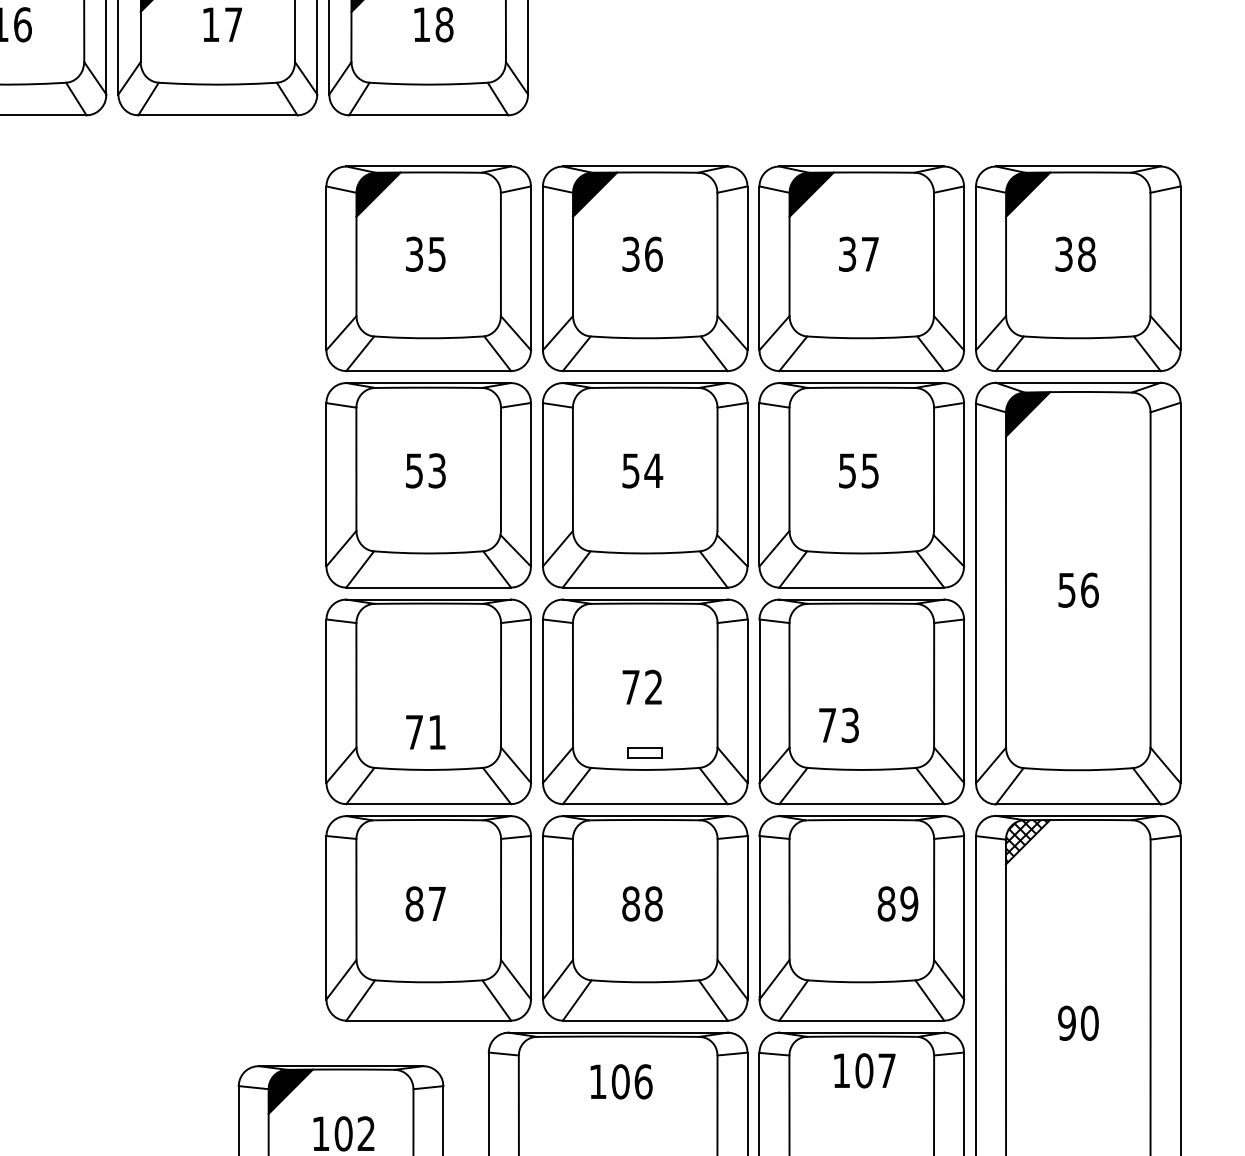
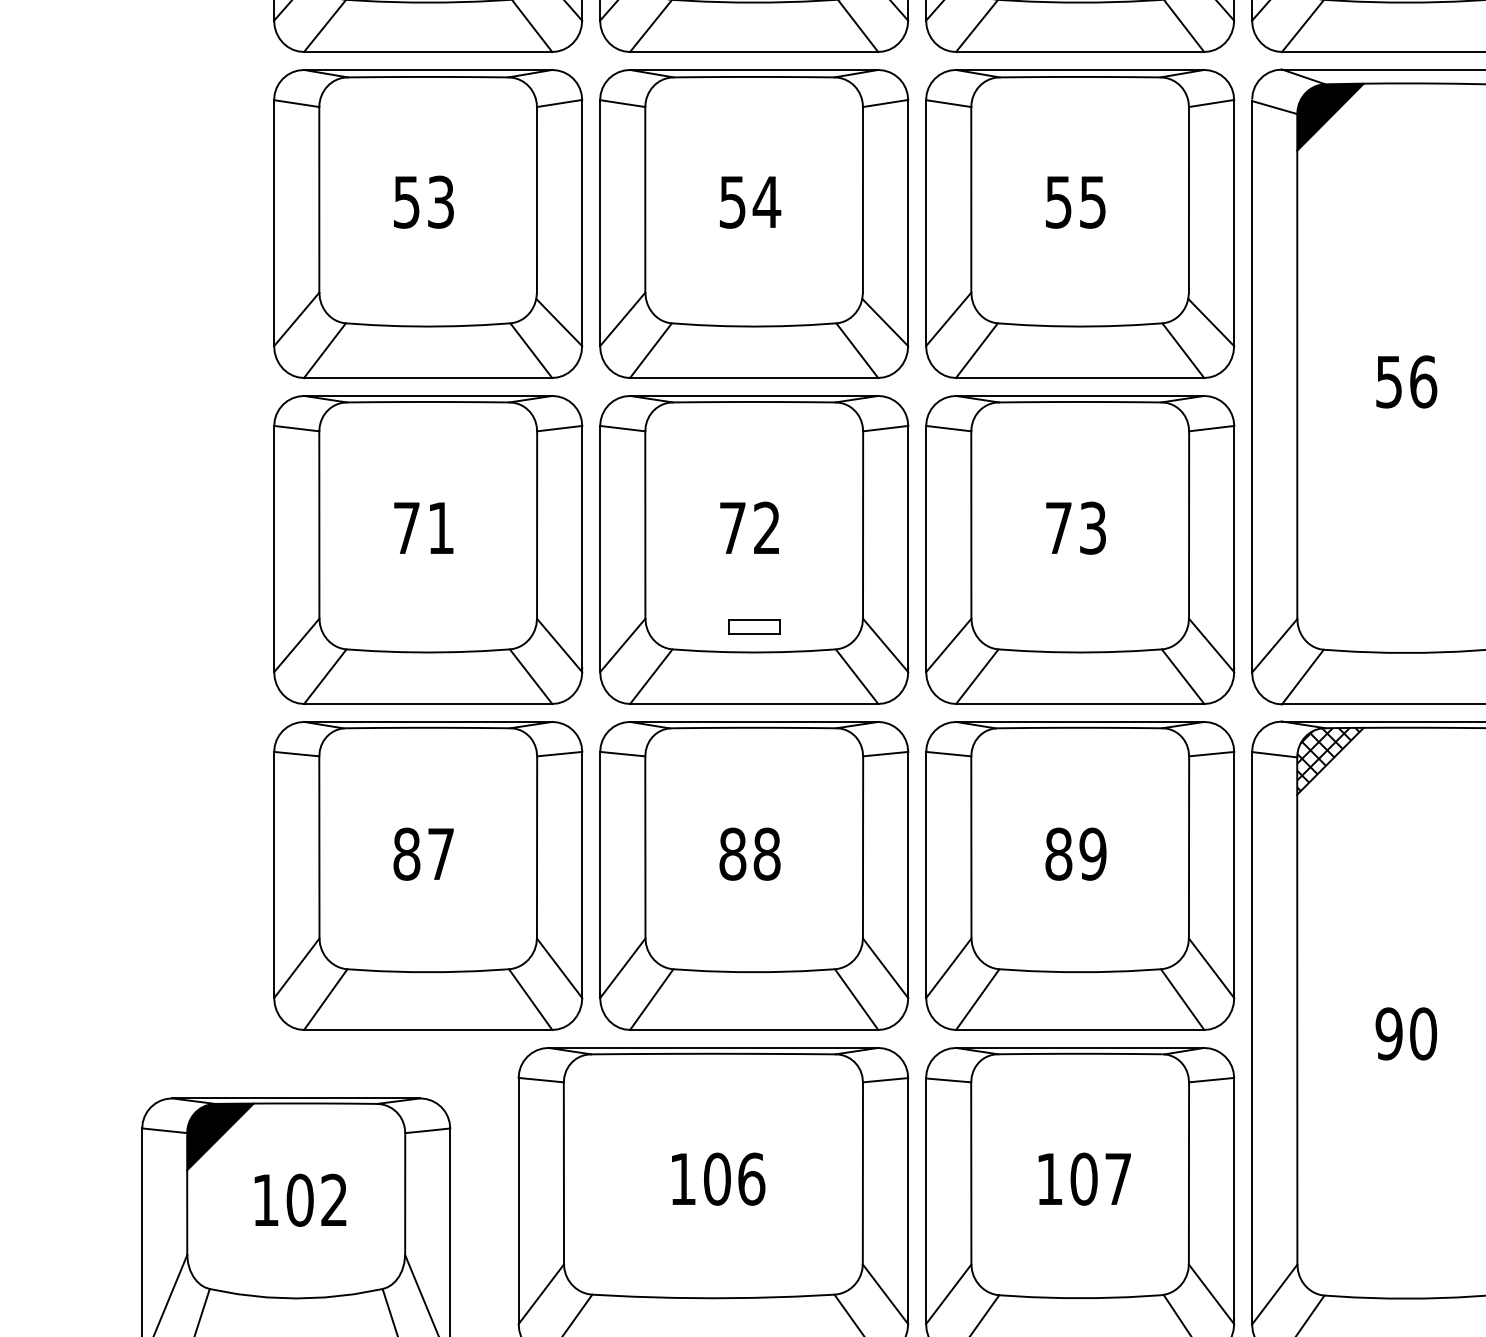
text: (838, 724) -> (1075, 526), moved
text: (425, 732) -> (423, 528), moved
text: (897, 903) -> (1075, 853), moved
text: (864, 1070) -> (1084, 1178), moved
text: (621, 1081) -> (718, 1178), moved

